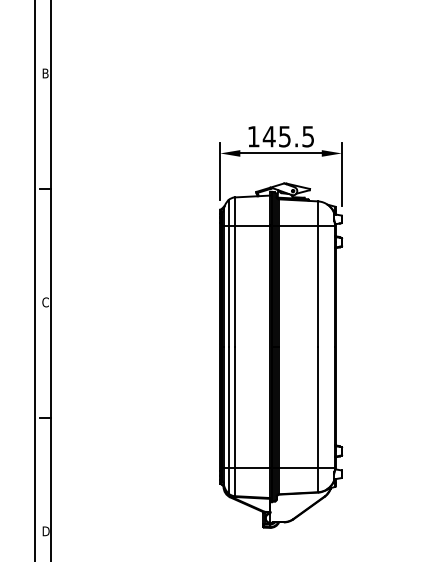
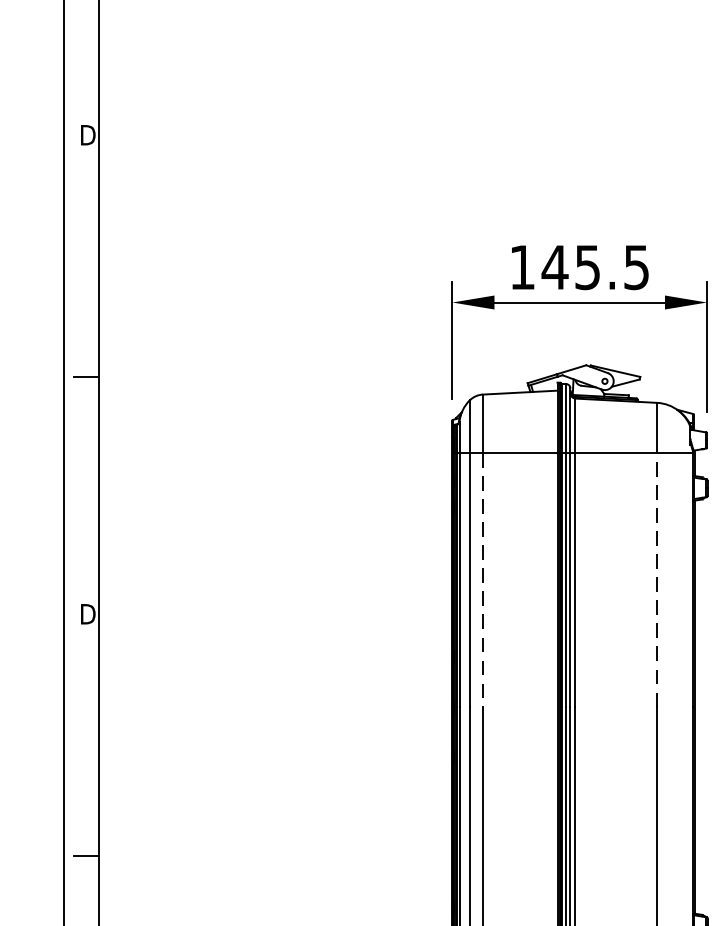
text: (46, 73) -> (88, 135), B -> D
line: (234, 286) -> (482, 580), solid -> dashed
line: (318, 286) -> (658, 580), solid -> dashed
text: (45, 302) -> (86, 614), C -> D

